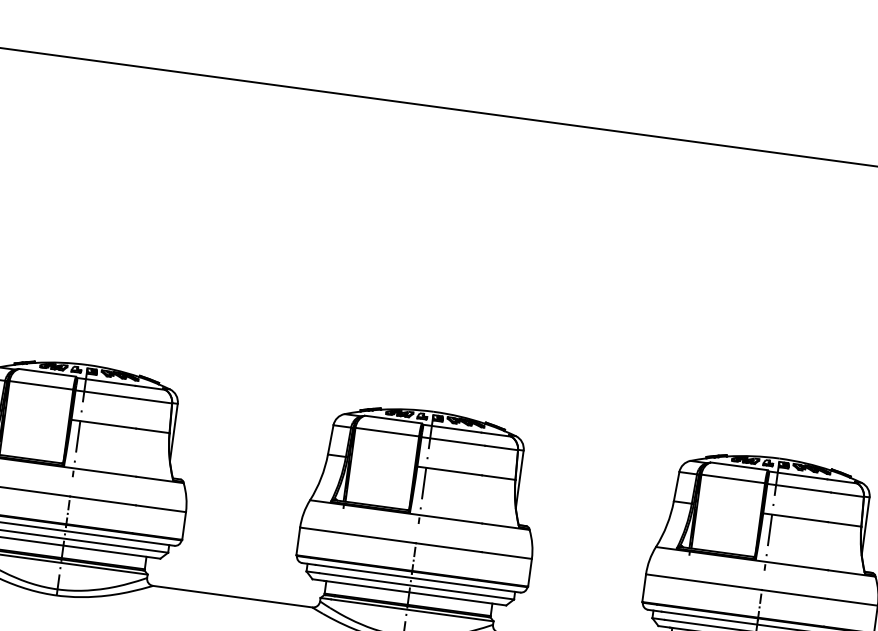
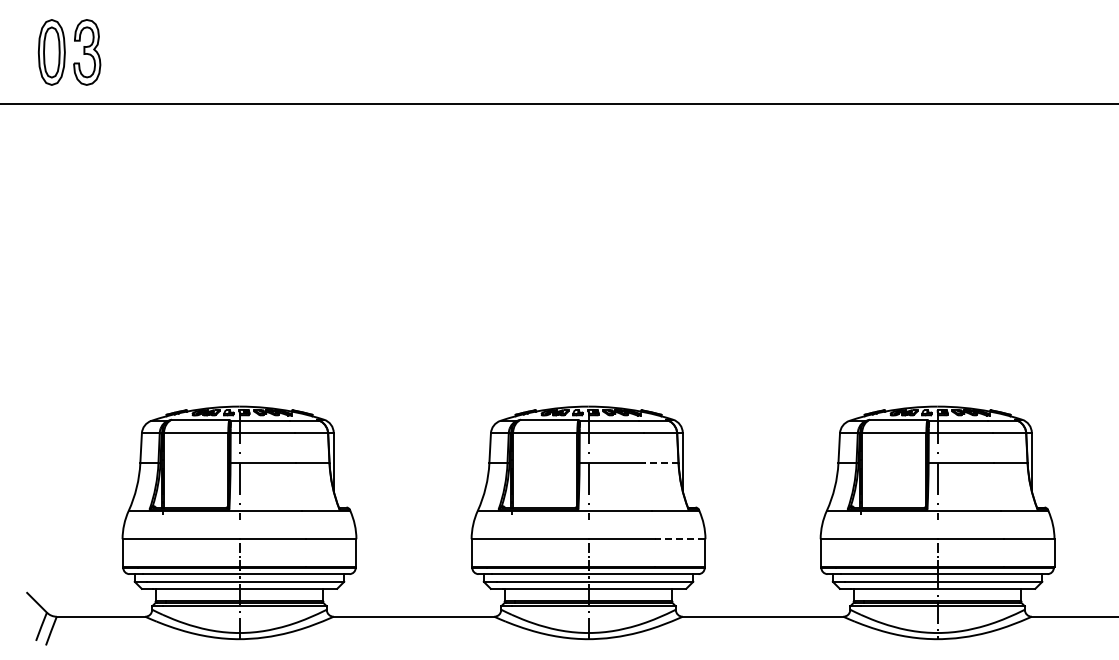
line: (498, 477) -> (661, 463), solid -> dashed
line: (506, 555) -> (679, 539), solid -> dashed

